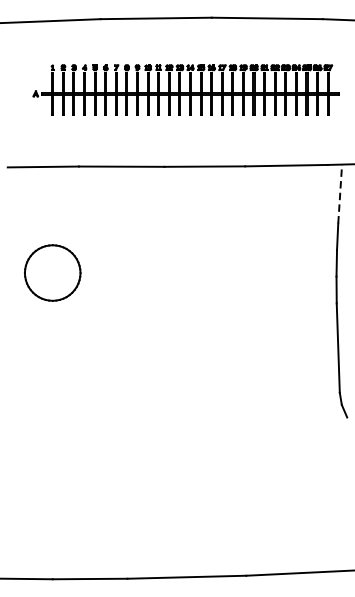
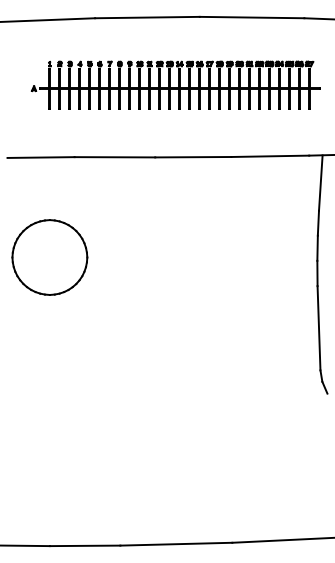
line: (339, 194) -> (320, 183), dashed -> solid
part: (52, 273) -> (49, 257), size x1.43

